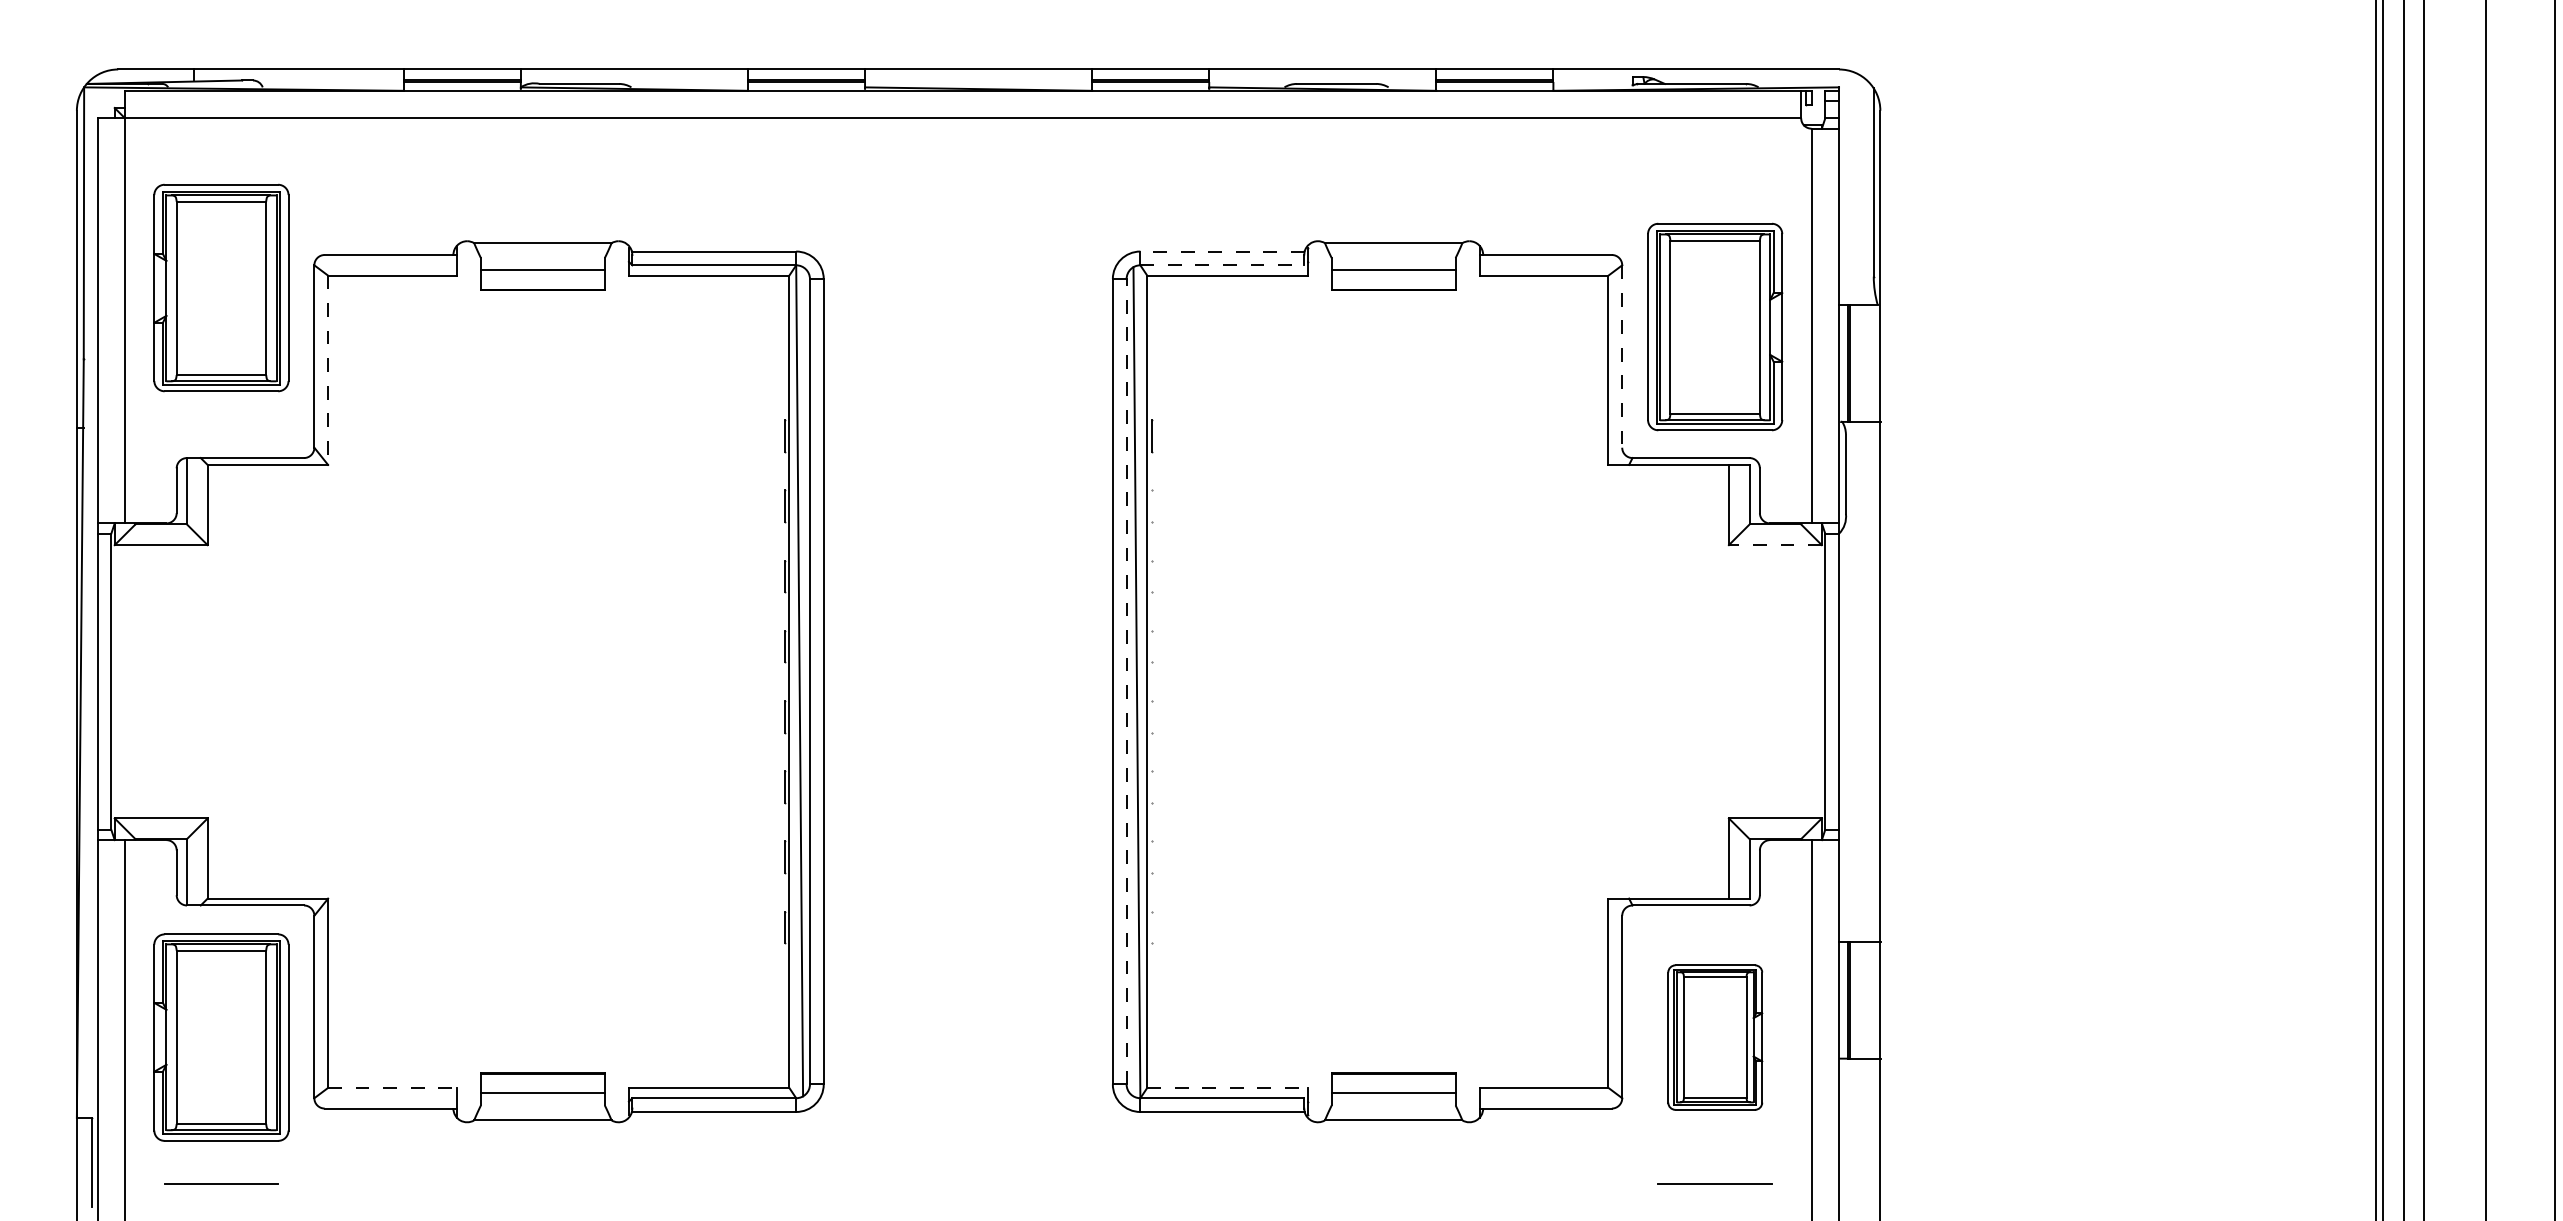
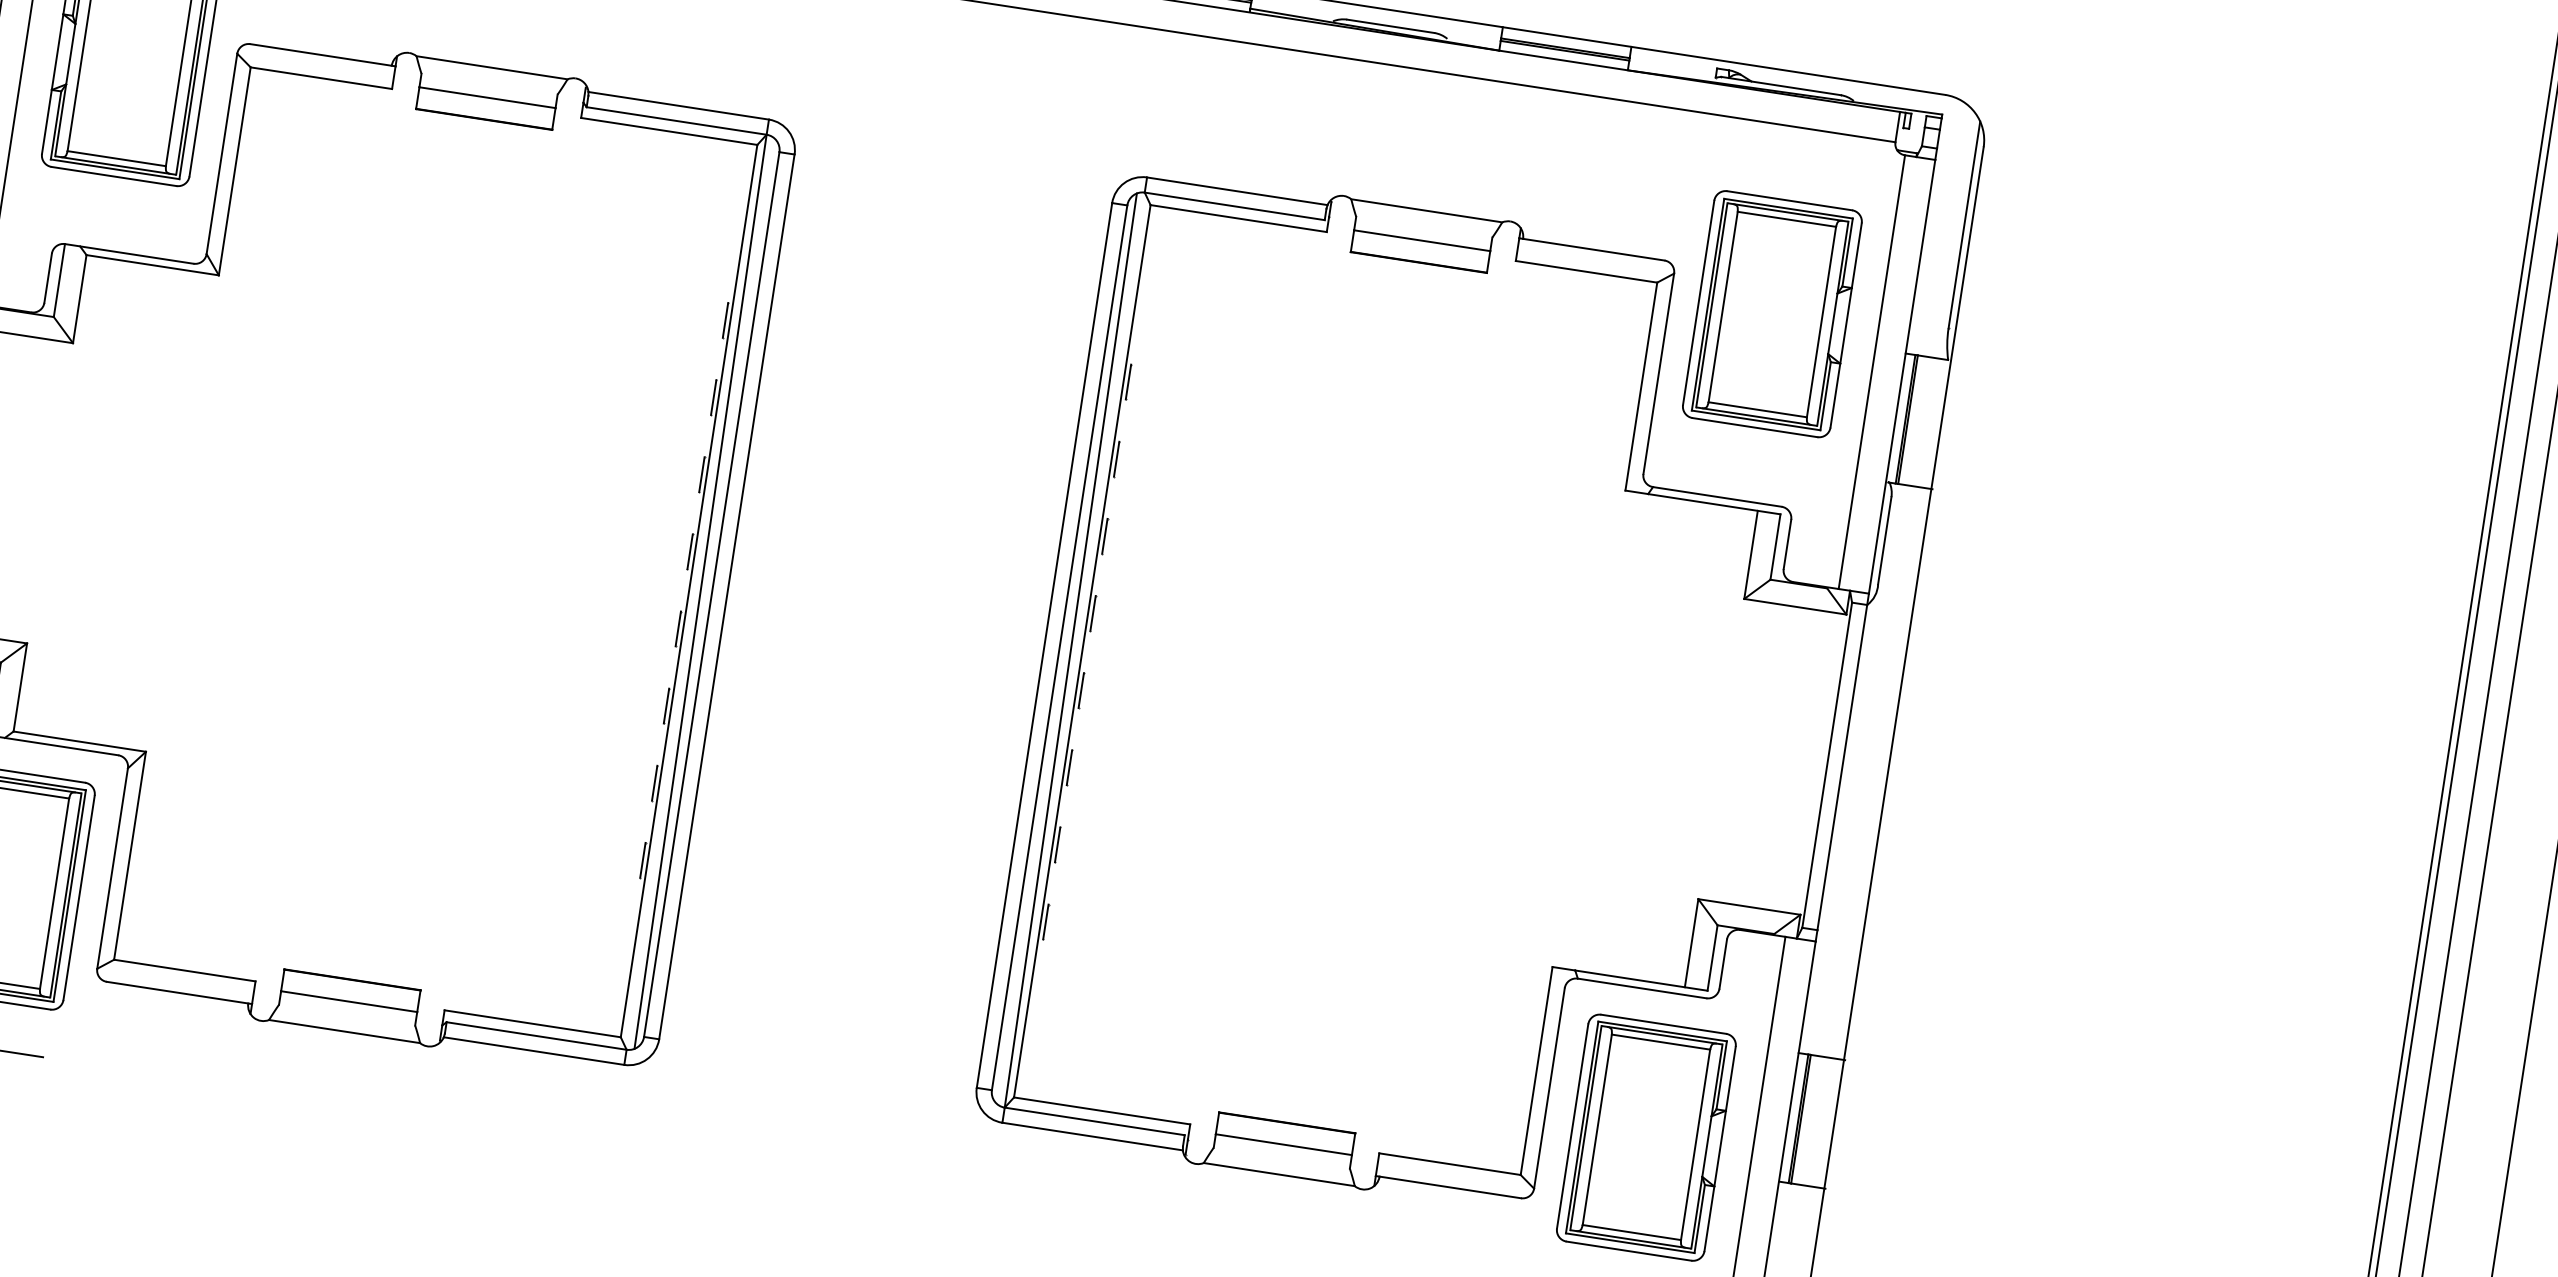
line: (1222, 251) -> (1237, 191), dashed -> solid
line: (1222, 265) -> (1234, 206), dashed -> solid
part: (1715, 326) -> (1772, 313), moved
line: (1622, 357) -> (1658, 374), dashed -> solid
line: (328, 370) -> (235, 171), dashed -> solid
line: (1151, 506) -> (1116, 459), added
line: (1774, 545) -> (1794, 607), dashed -> solid
line: (1151, 576) -> (1104, 536), added
line: (1151, 646) -> (1092, 613), added
line: (1126, 681) -> (1059, 647), dashed -> solid
line: (1151, 716) -> (1081, 690), added
line: (1151, 786) -> (1069, 767), added
line: (1151, 857) -> (1057, 845), added
line: (1151, 927) -> (1045, 921), added
part: (1715, 1037) -> (1646, 1137), size x1.43
line: (392, 1087) -> (184, 970), dashed -> solid
line: (1227, 1087) -> (1102, 1110), dashed -> solid

